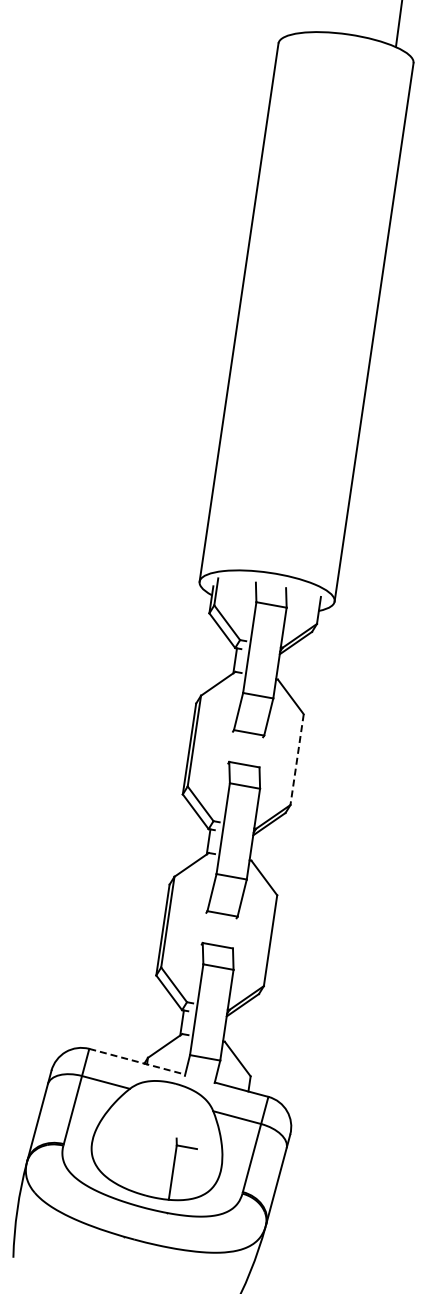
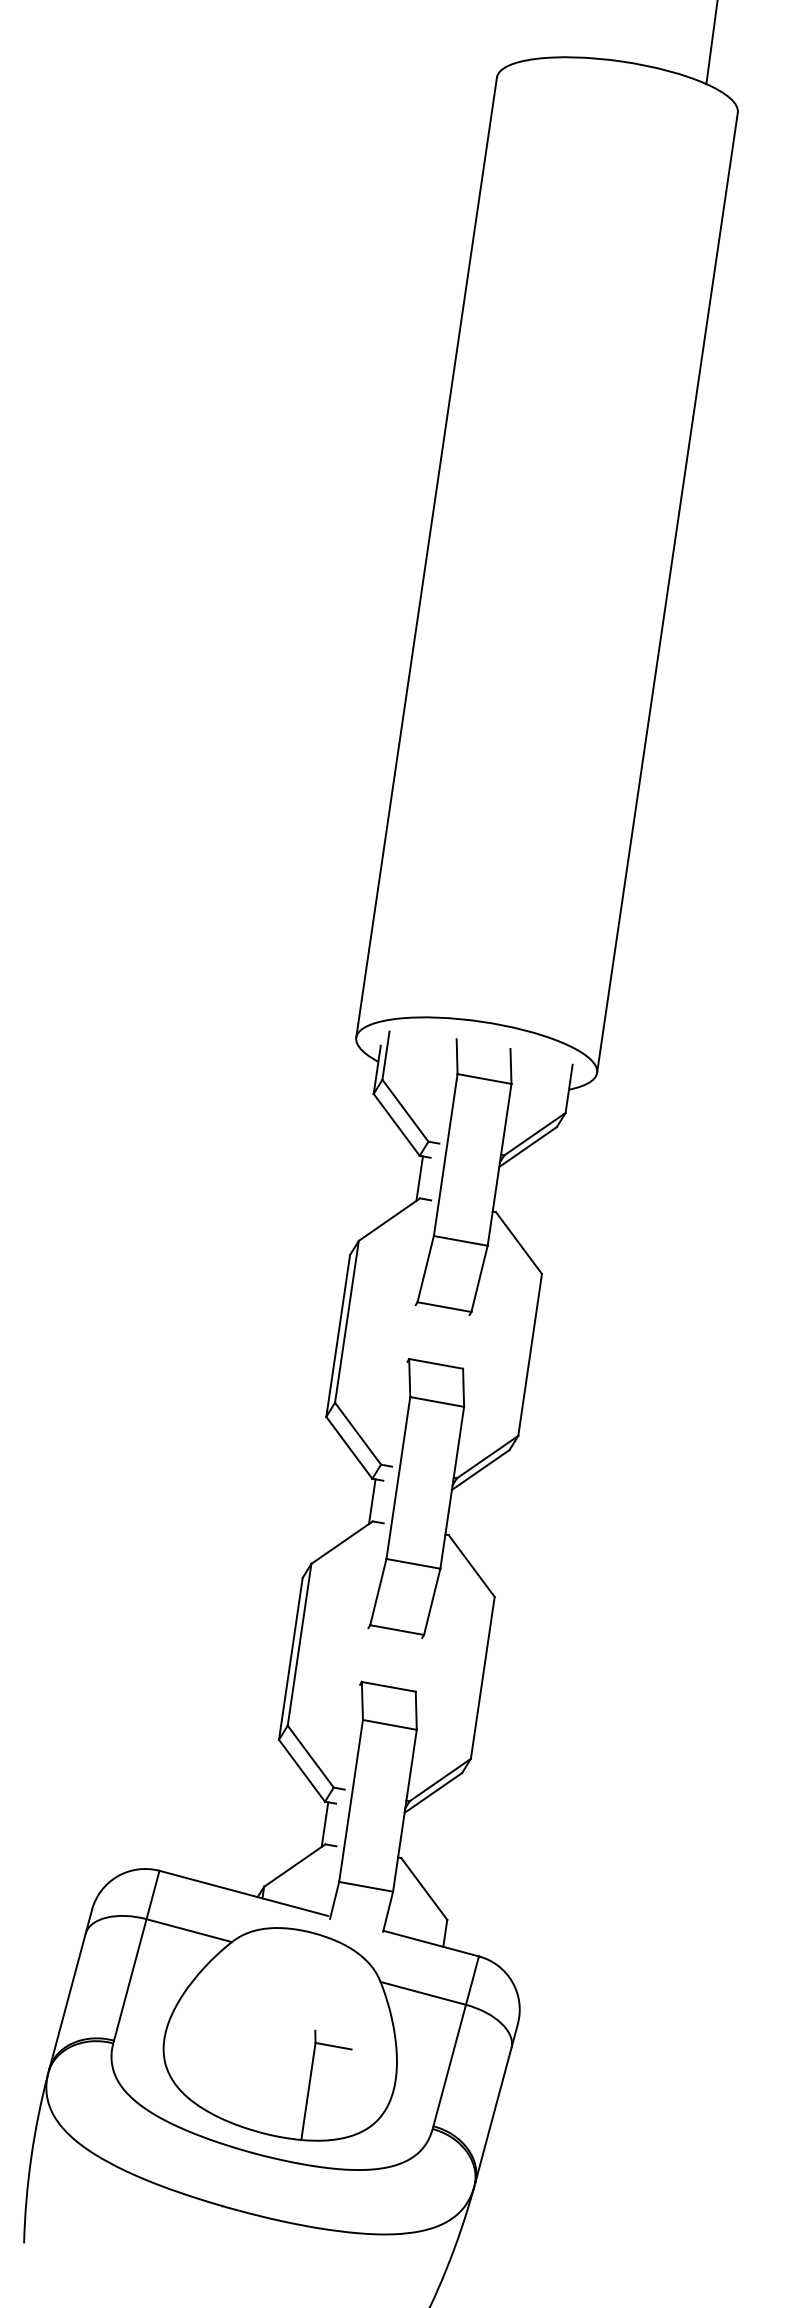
line: (297, 759) -> (530, 1354), dashed -> solid
line: (136, 1061) -> (243, 1893), dashed -> solid

